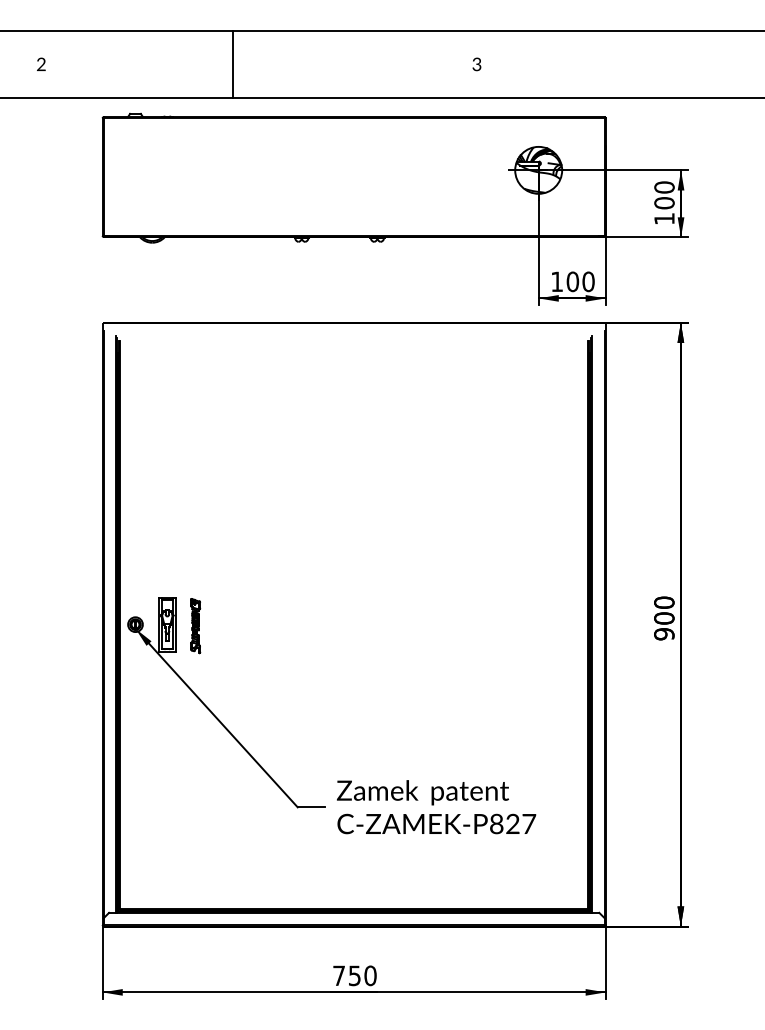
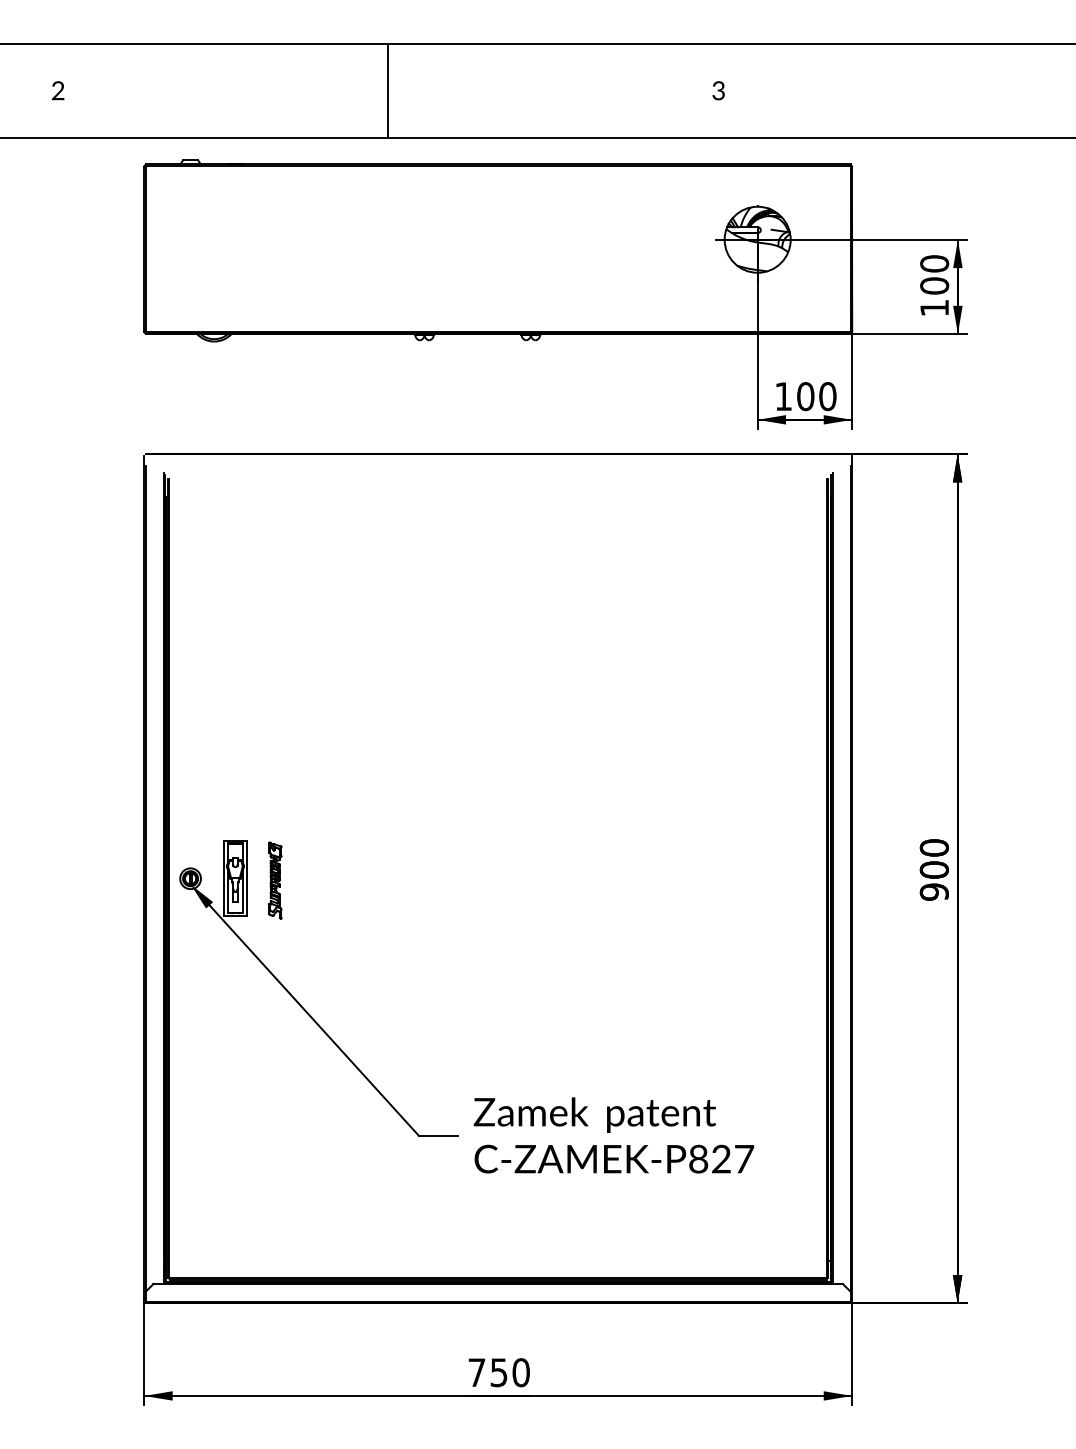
line: (233, 63) -> (388, 89), moved
text: (476, 64) -> (718, 90), moved

